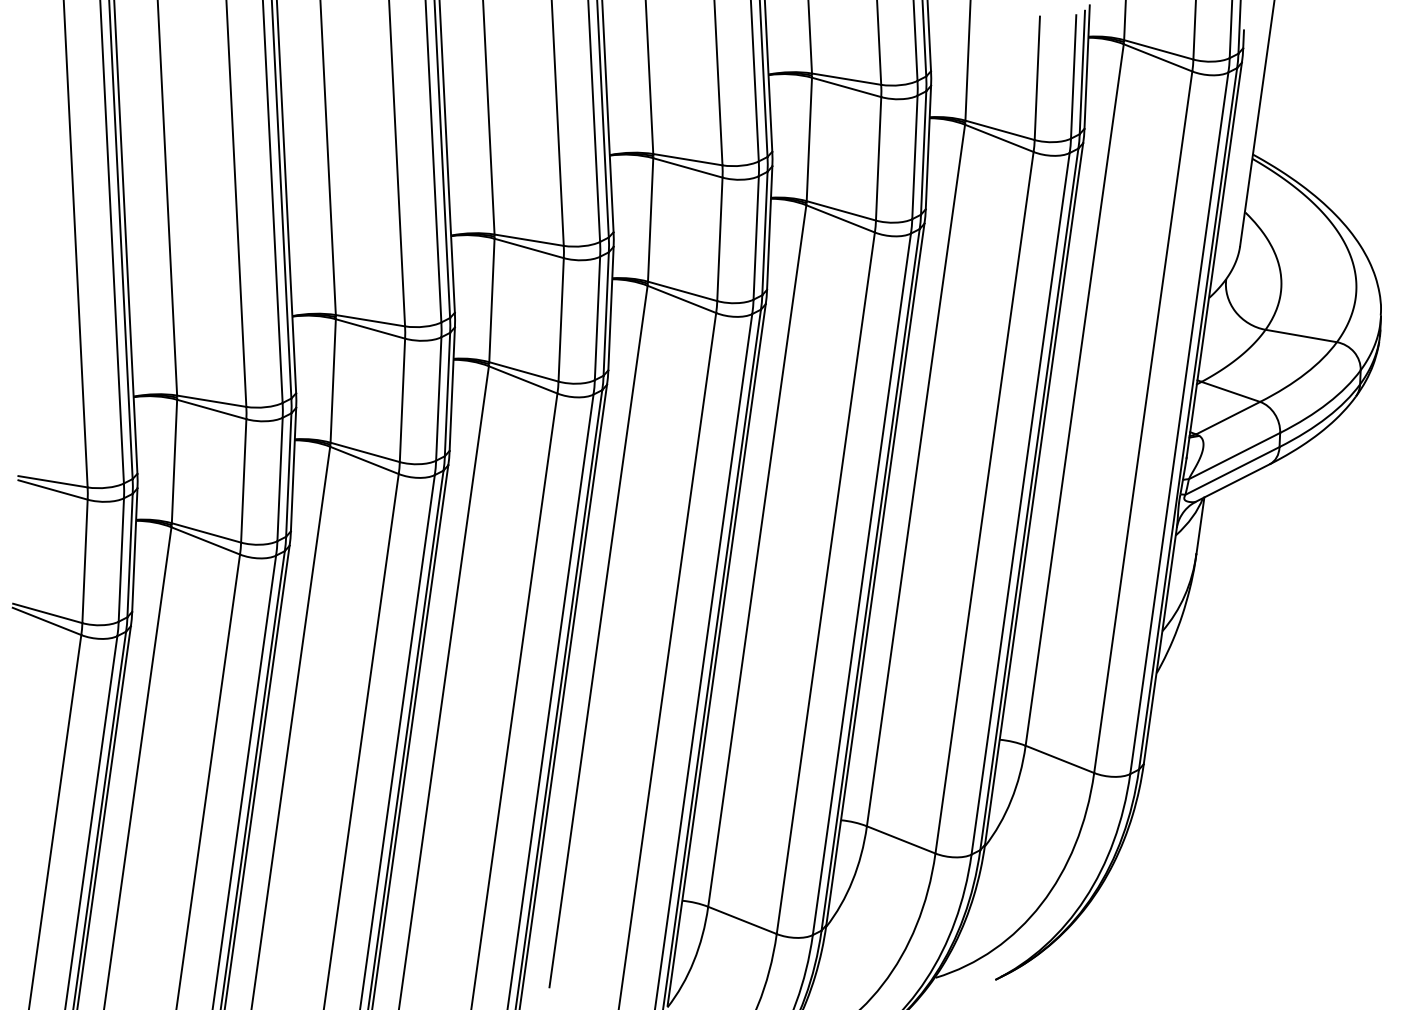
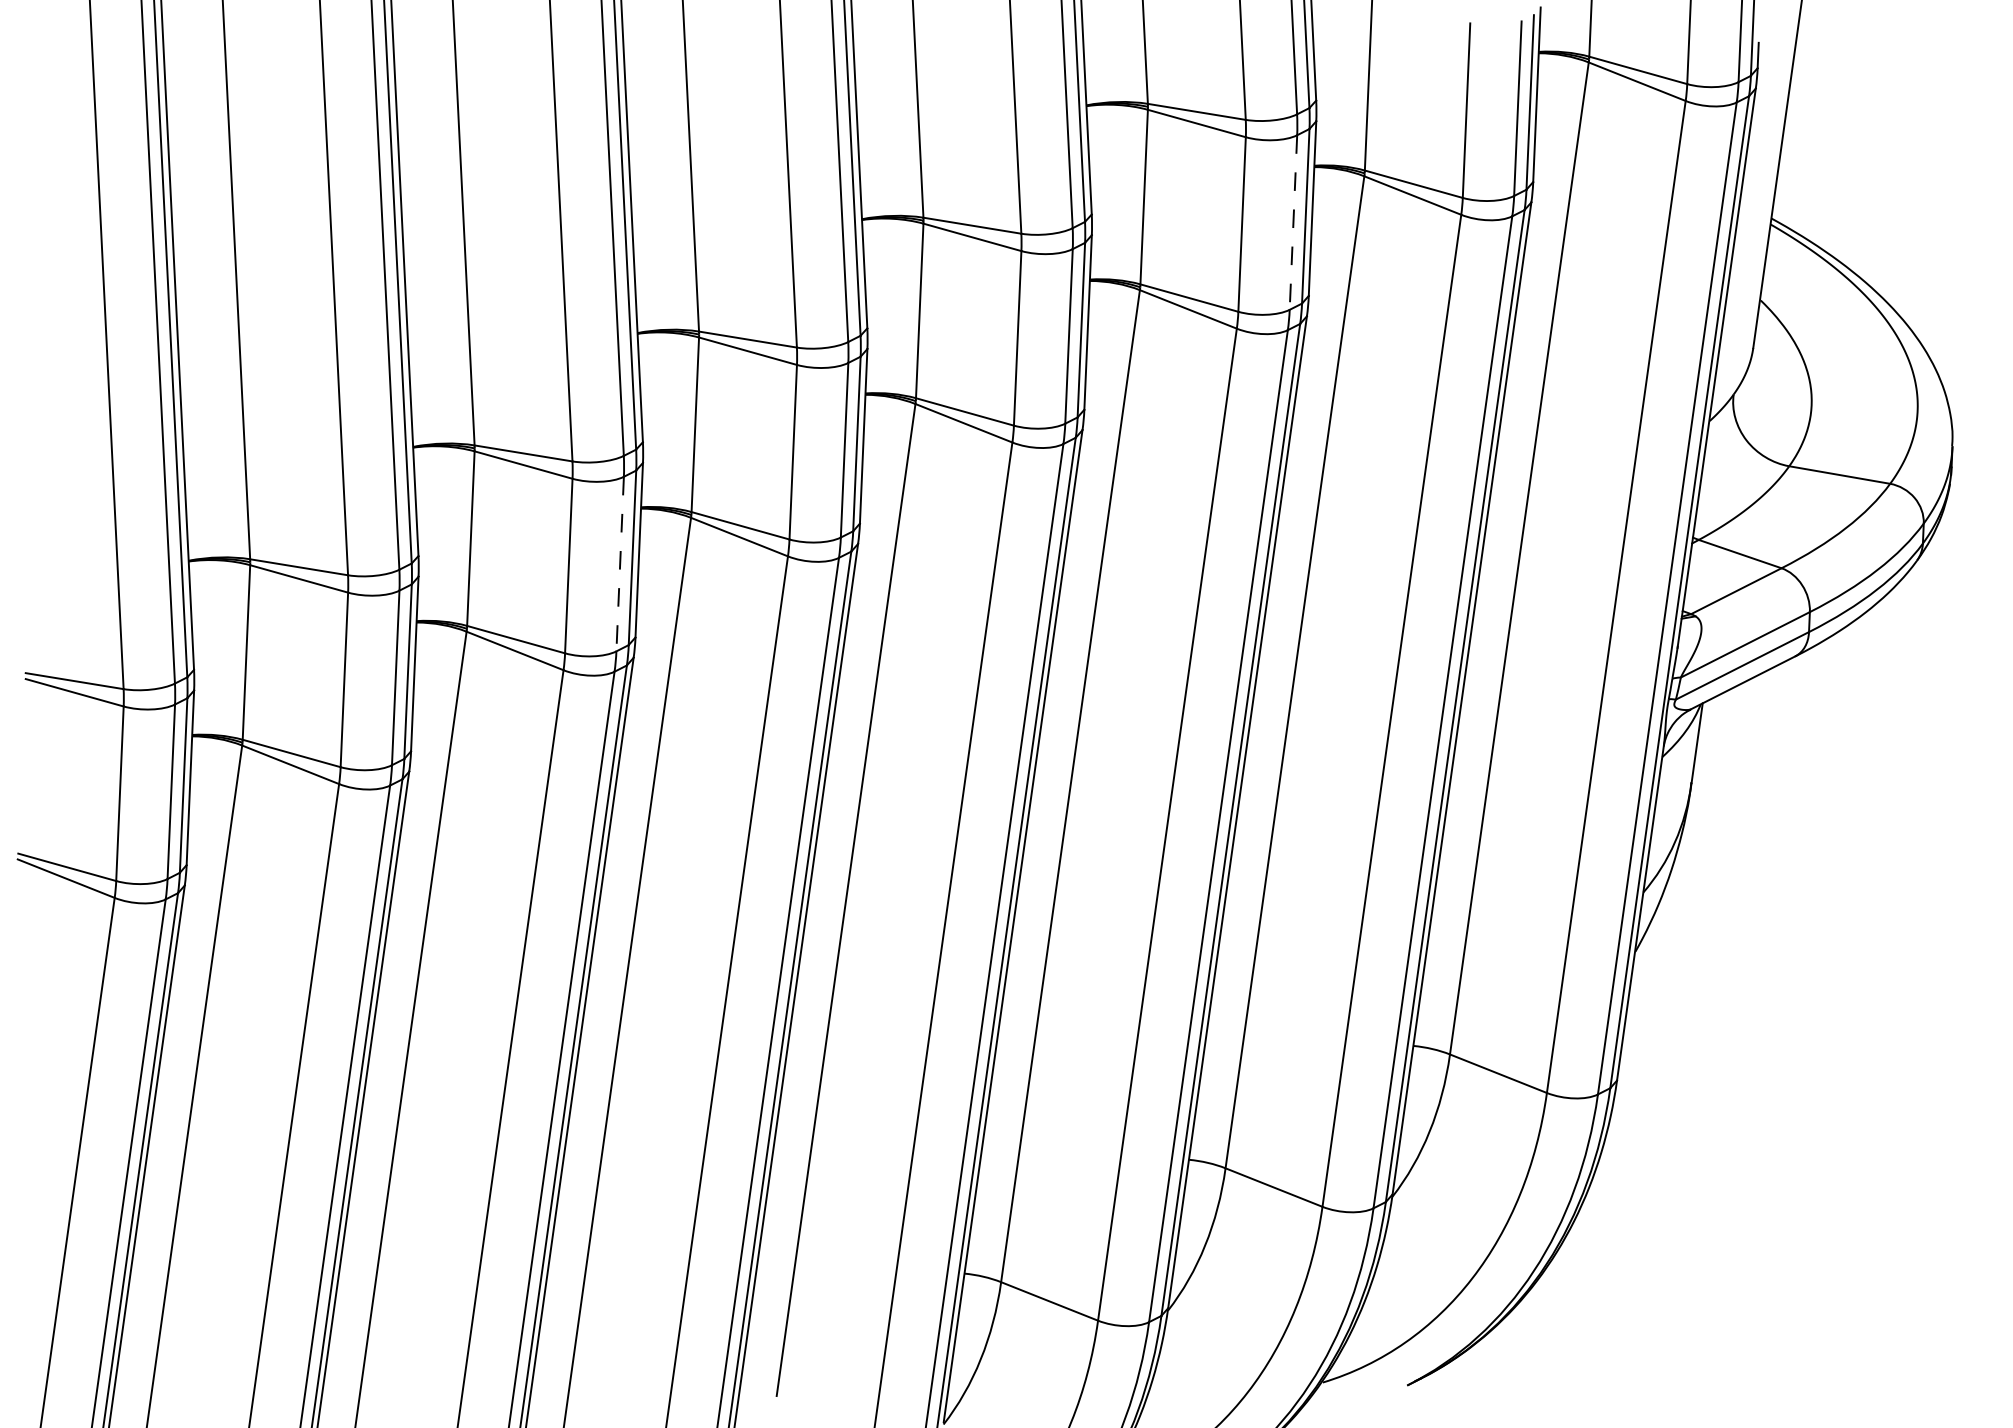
line: (914, 158) -> (1293, 223), solid -> dashed
line: (439, 399) -> (620, 564), solid -> dashed

